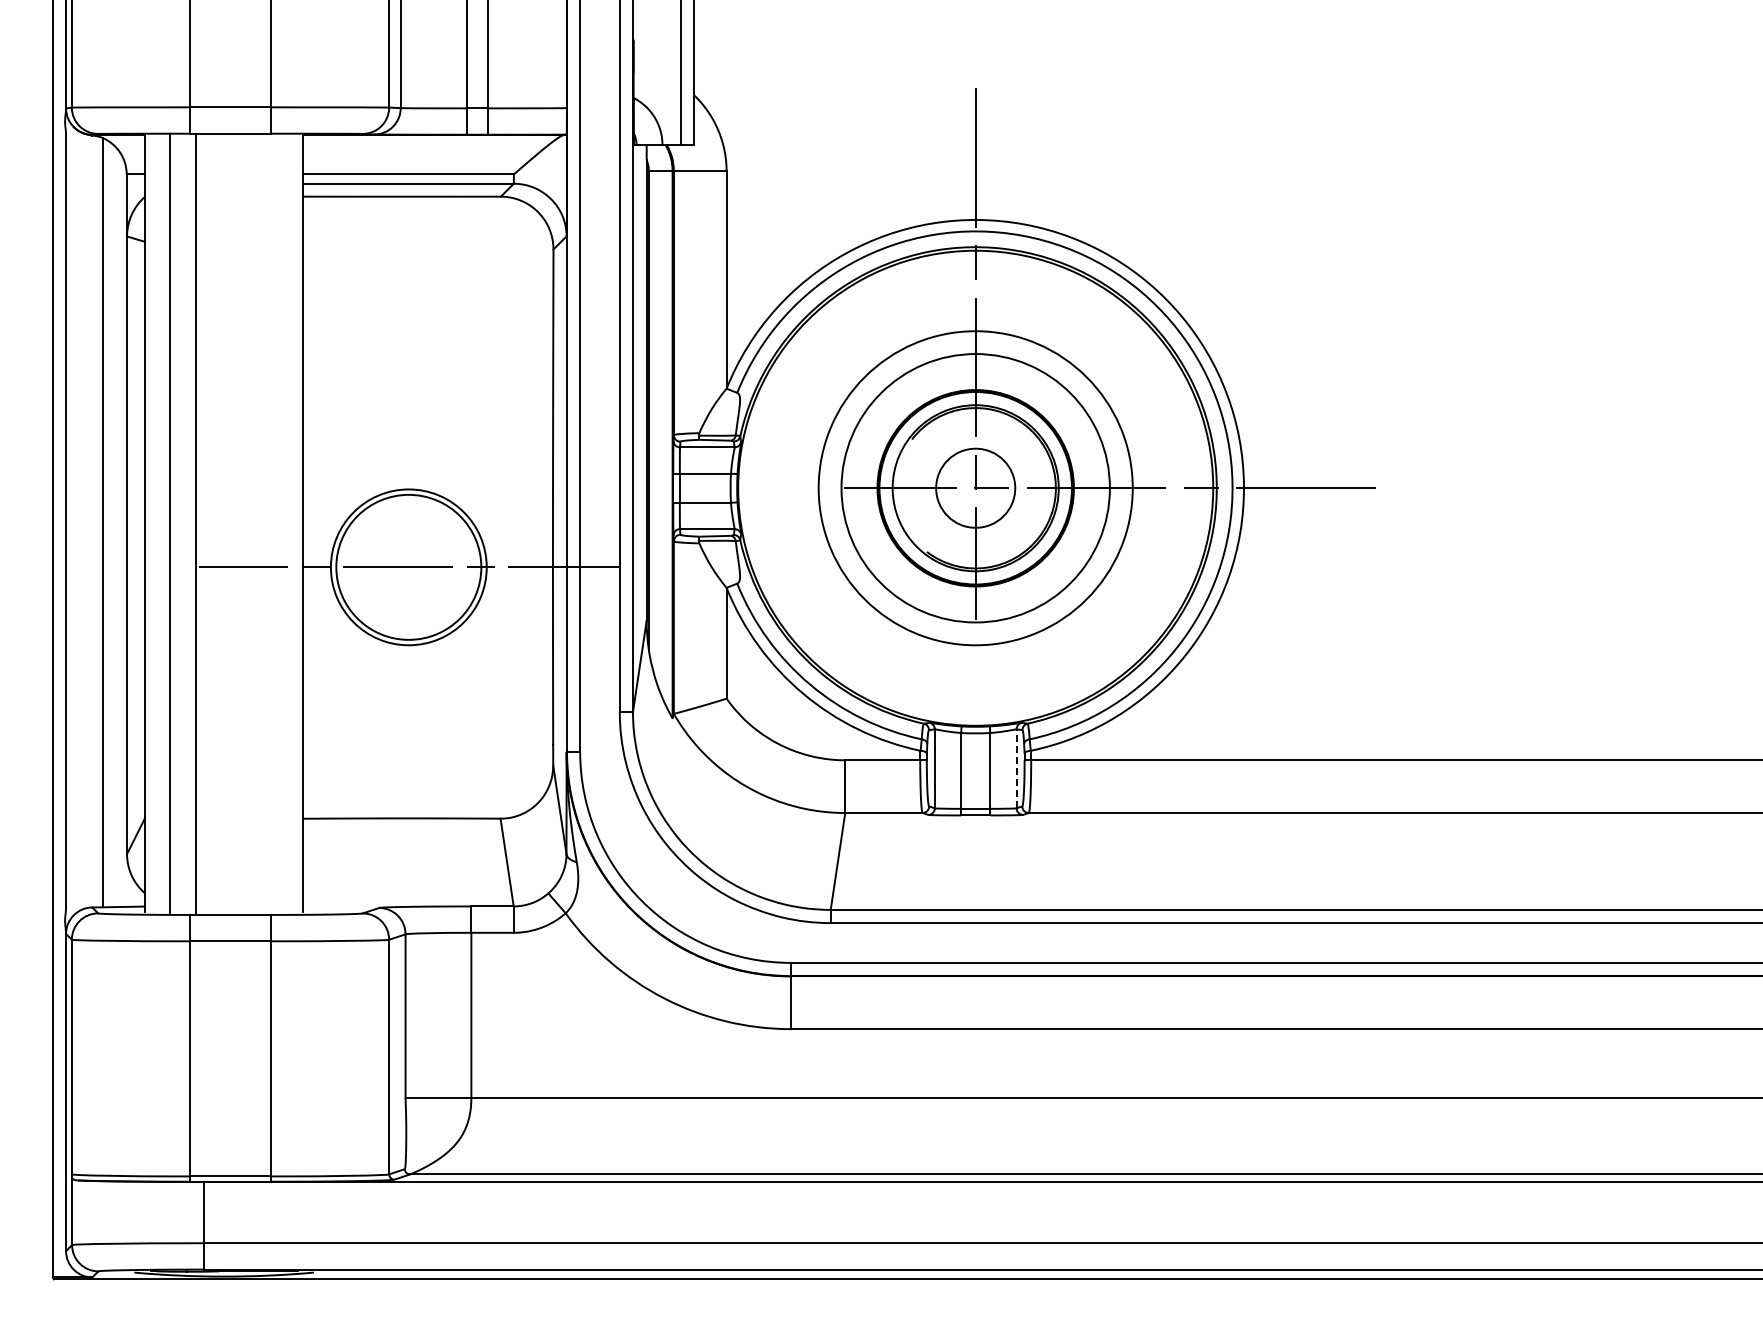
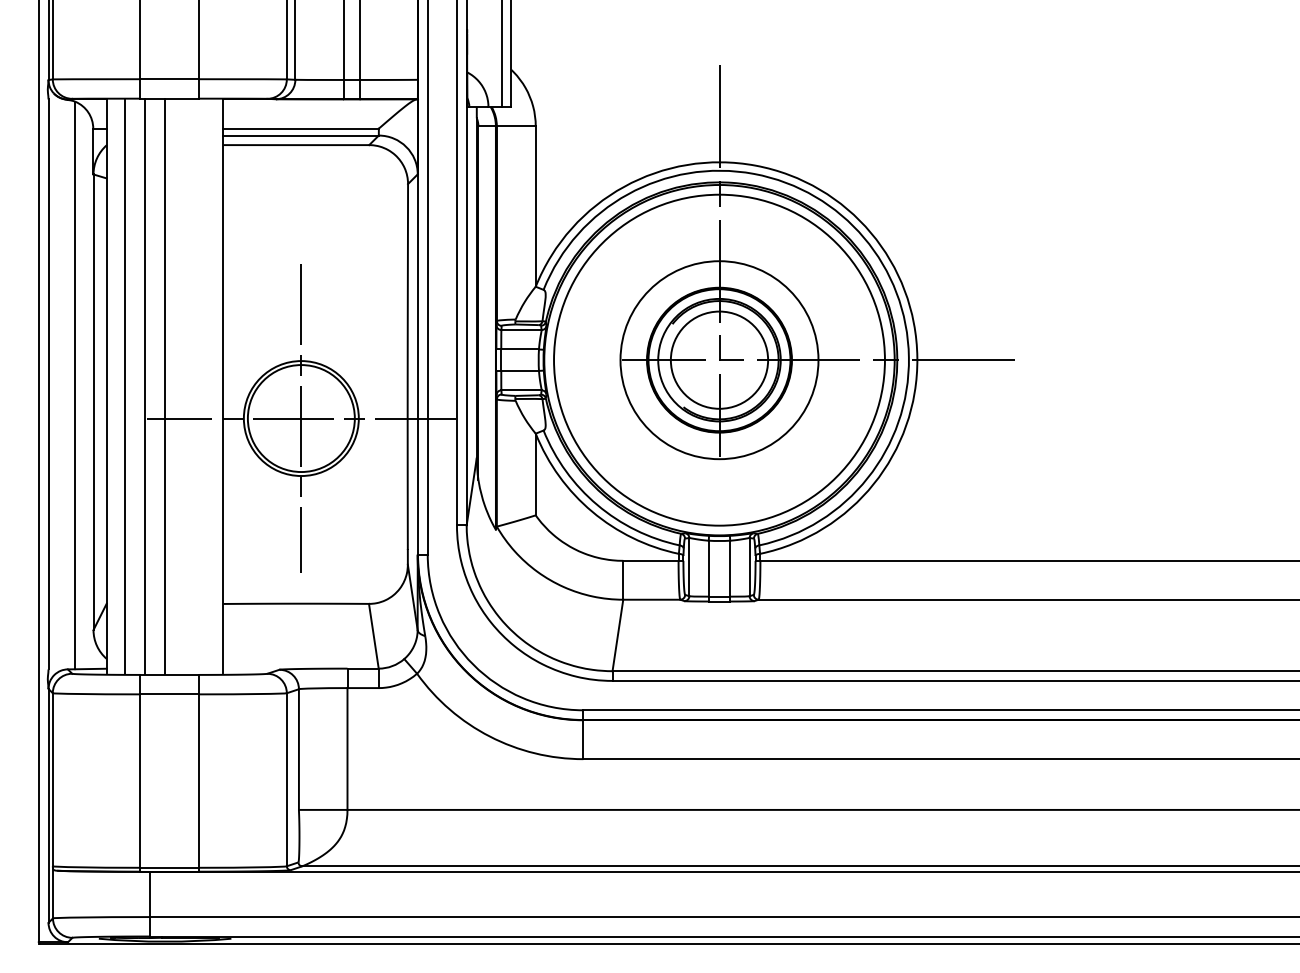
circle: (975, 487) -> (719, 359), size x1.43
circle: (975, 488) -> (719, 360), size x1.67
line: (223, 523) -> (164, 386), added
line: (408, 567) -> (301, 418), added
line: (1016, 768) -> (749, 566), dashed -> solid

